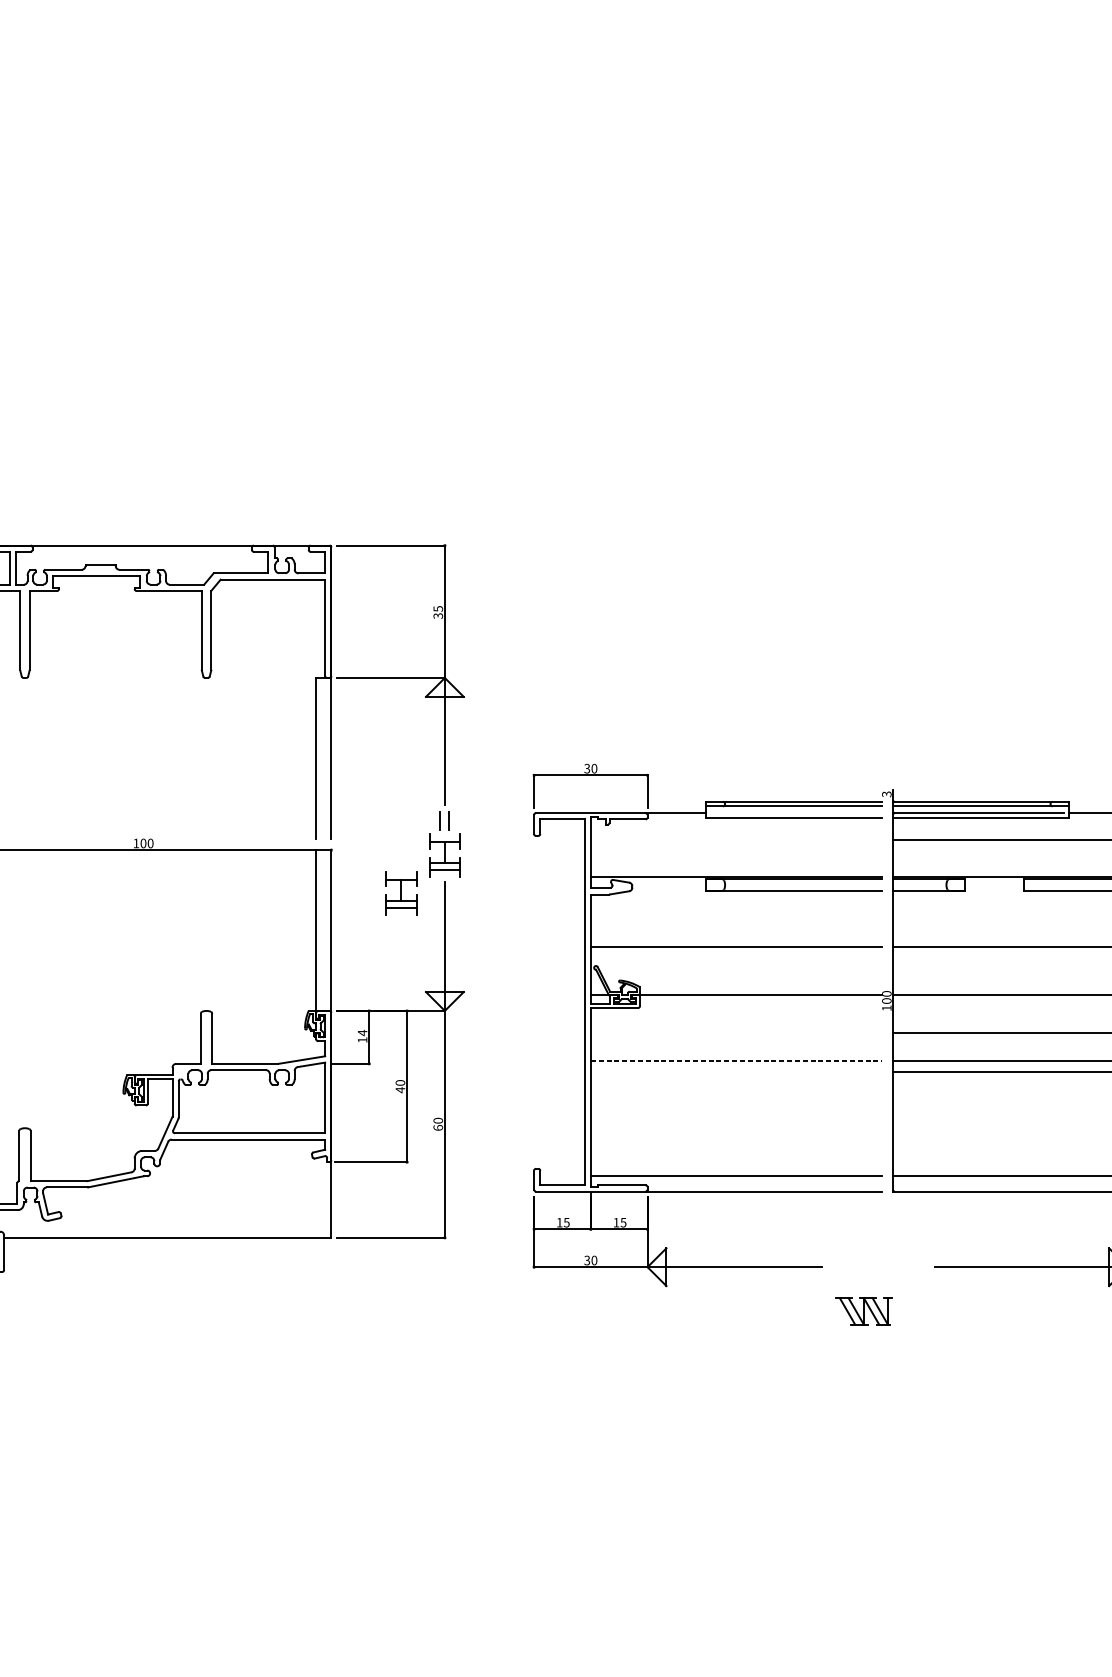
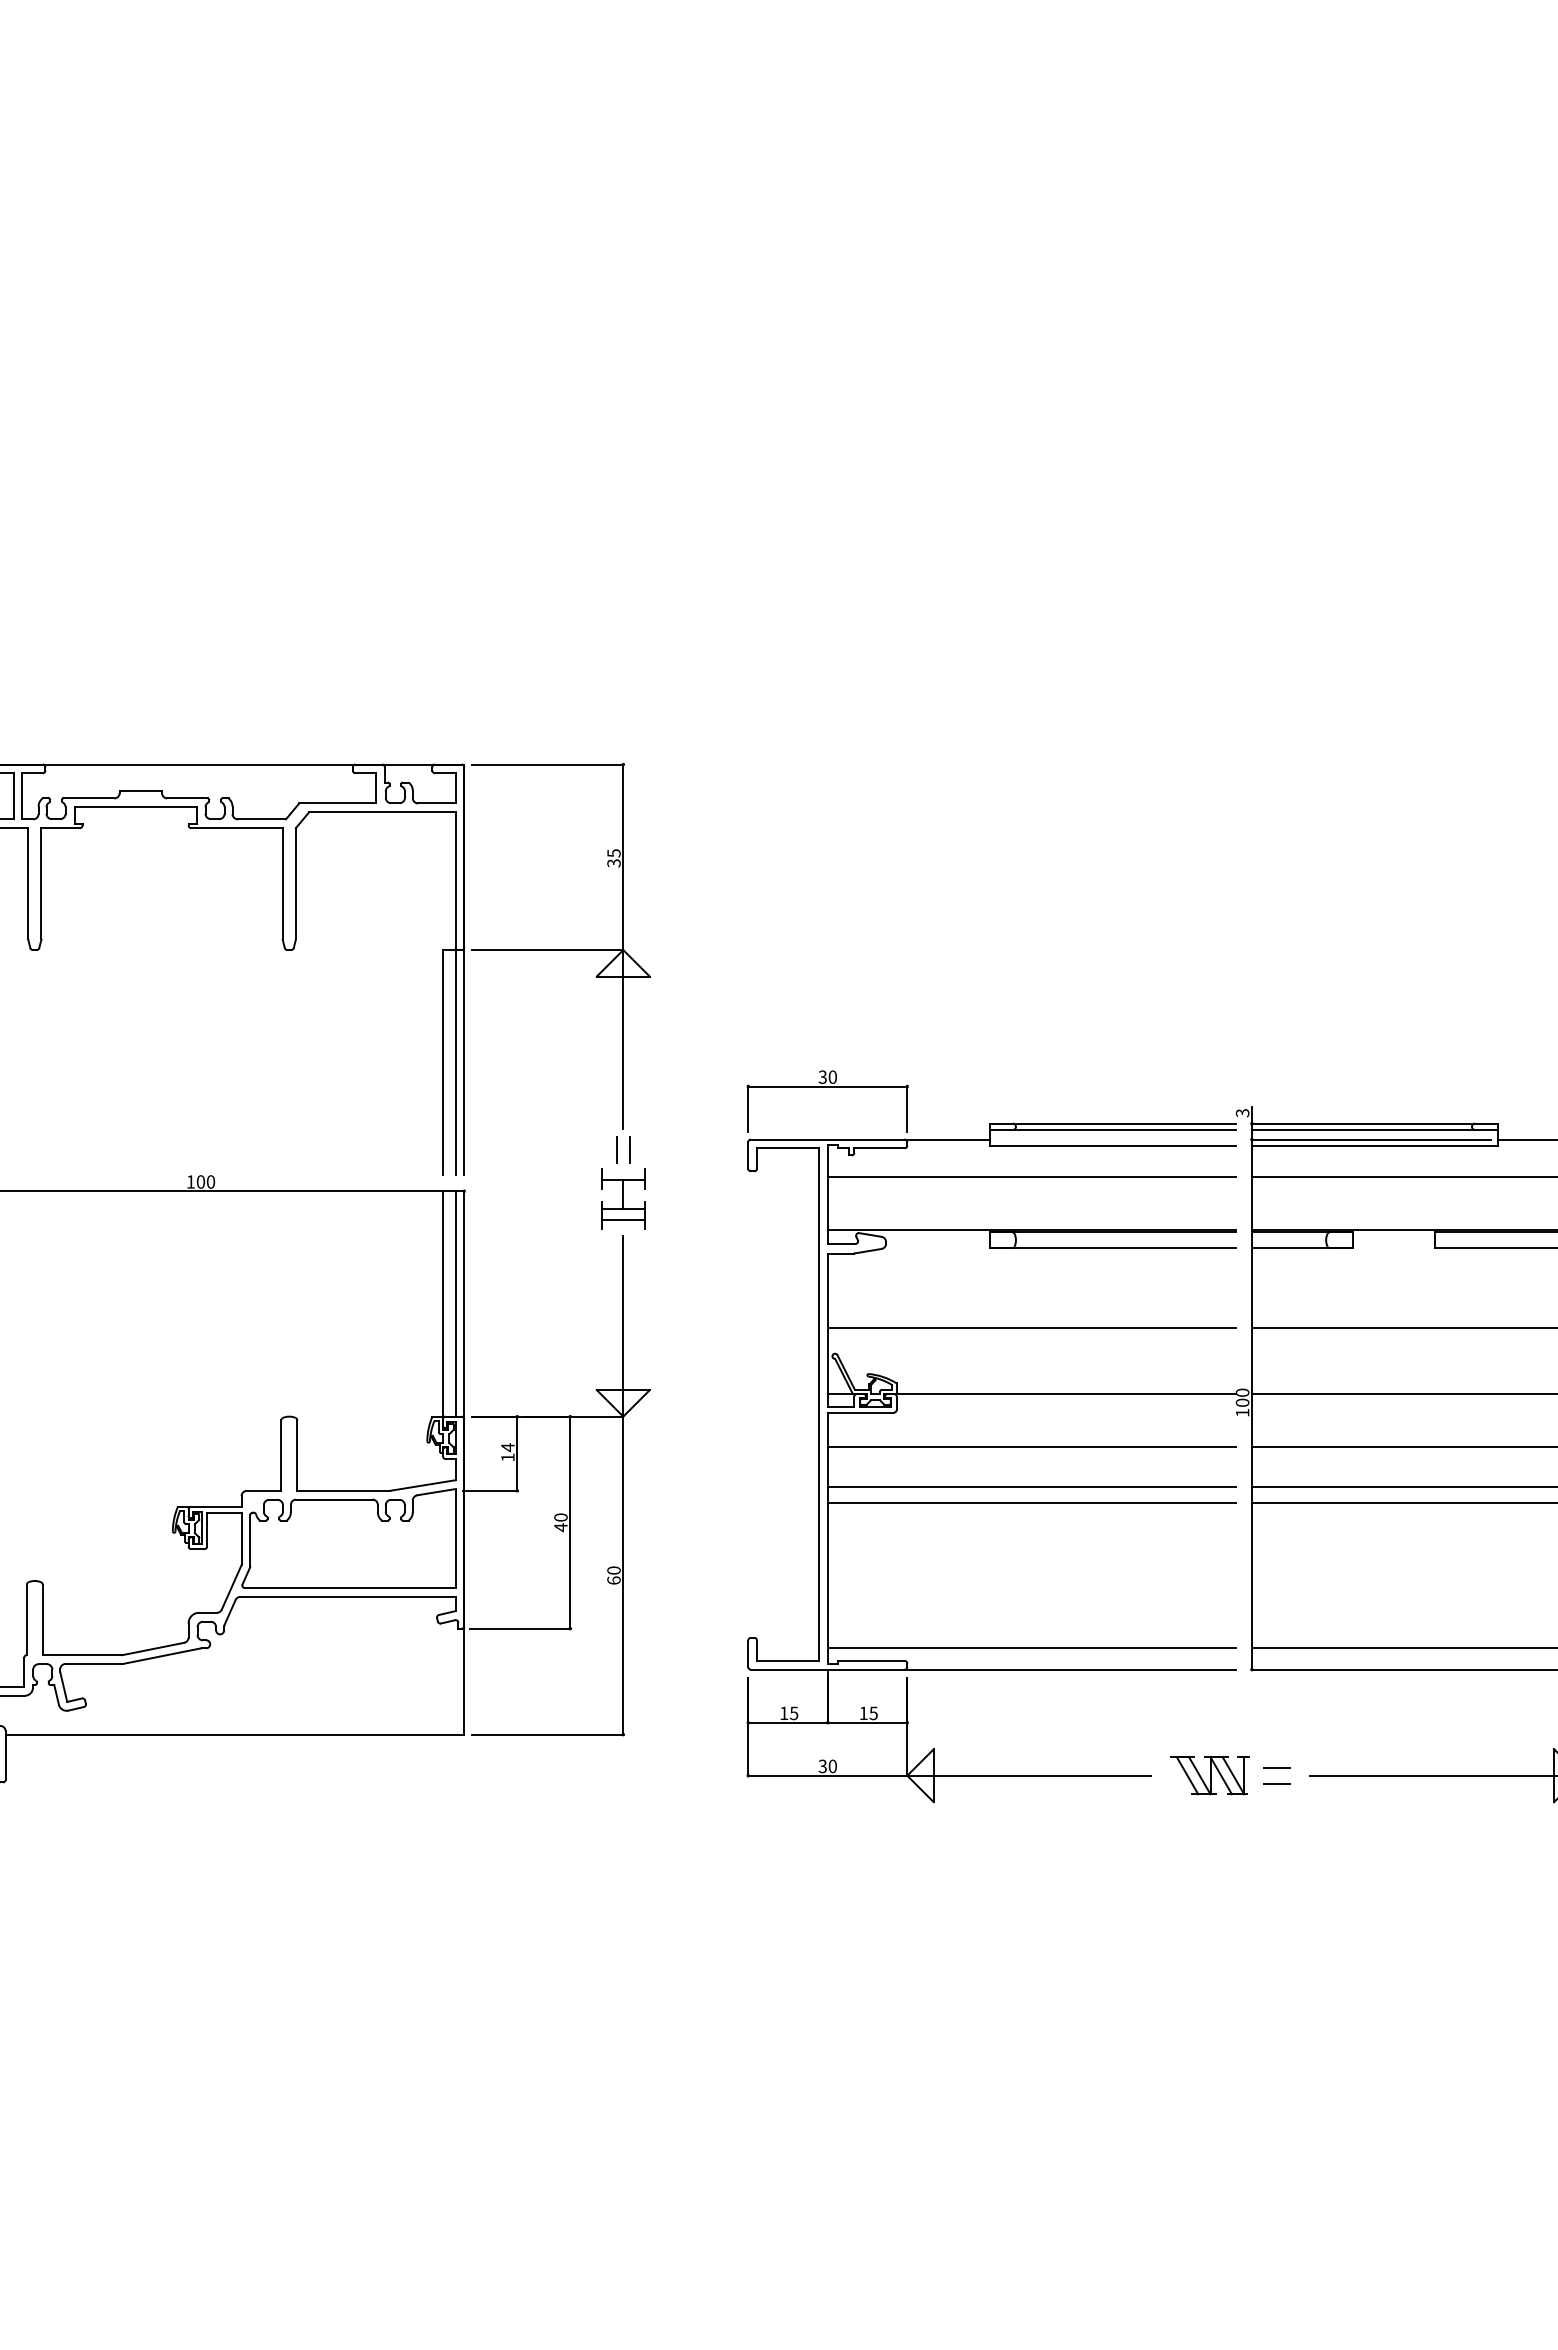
line: (325, 758) -> (455, 1062), added
line: (736, 839) -> (1031, 1176), added
part: (401, 893) -> (562, 1251), removed
line: (325, 930) -> (455, 1303), added
line: (736, 1032) -> (1031, 1447), added
line: (736, 1060) -> (1032, 1486), dashed -> solid
line: (736, 1072) -> (1031, 1502), added
line: (911, 1261) -> (1276, 1767), added
line: (911, 1272) -> (1276, 1783), added
part: (863, 1311) -> (1209, 1775), moved

